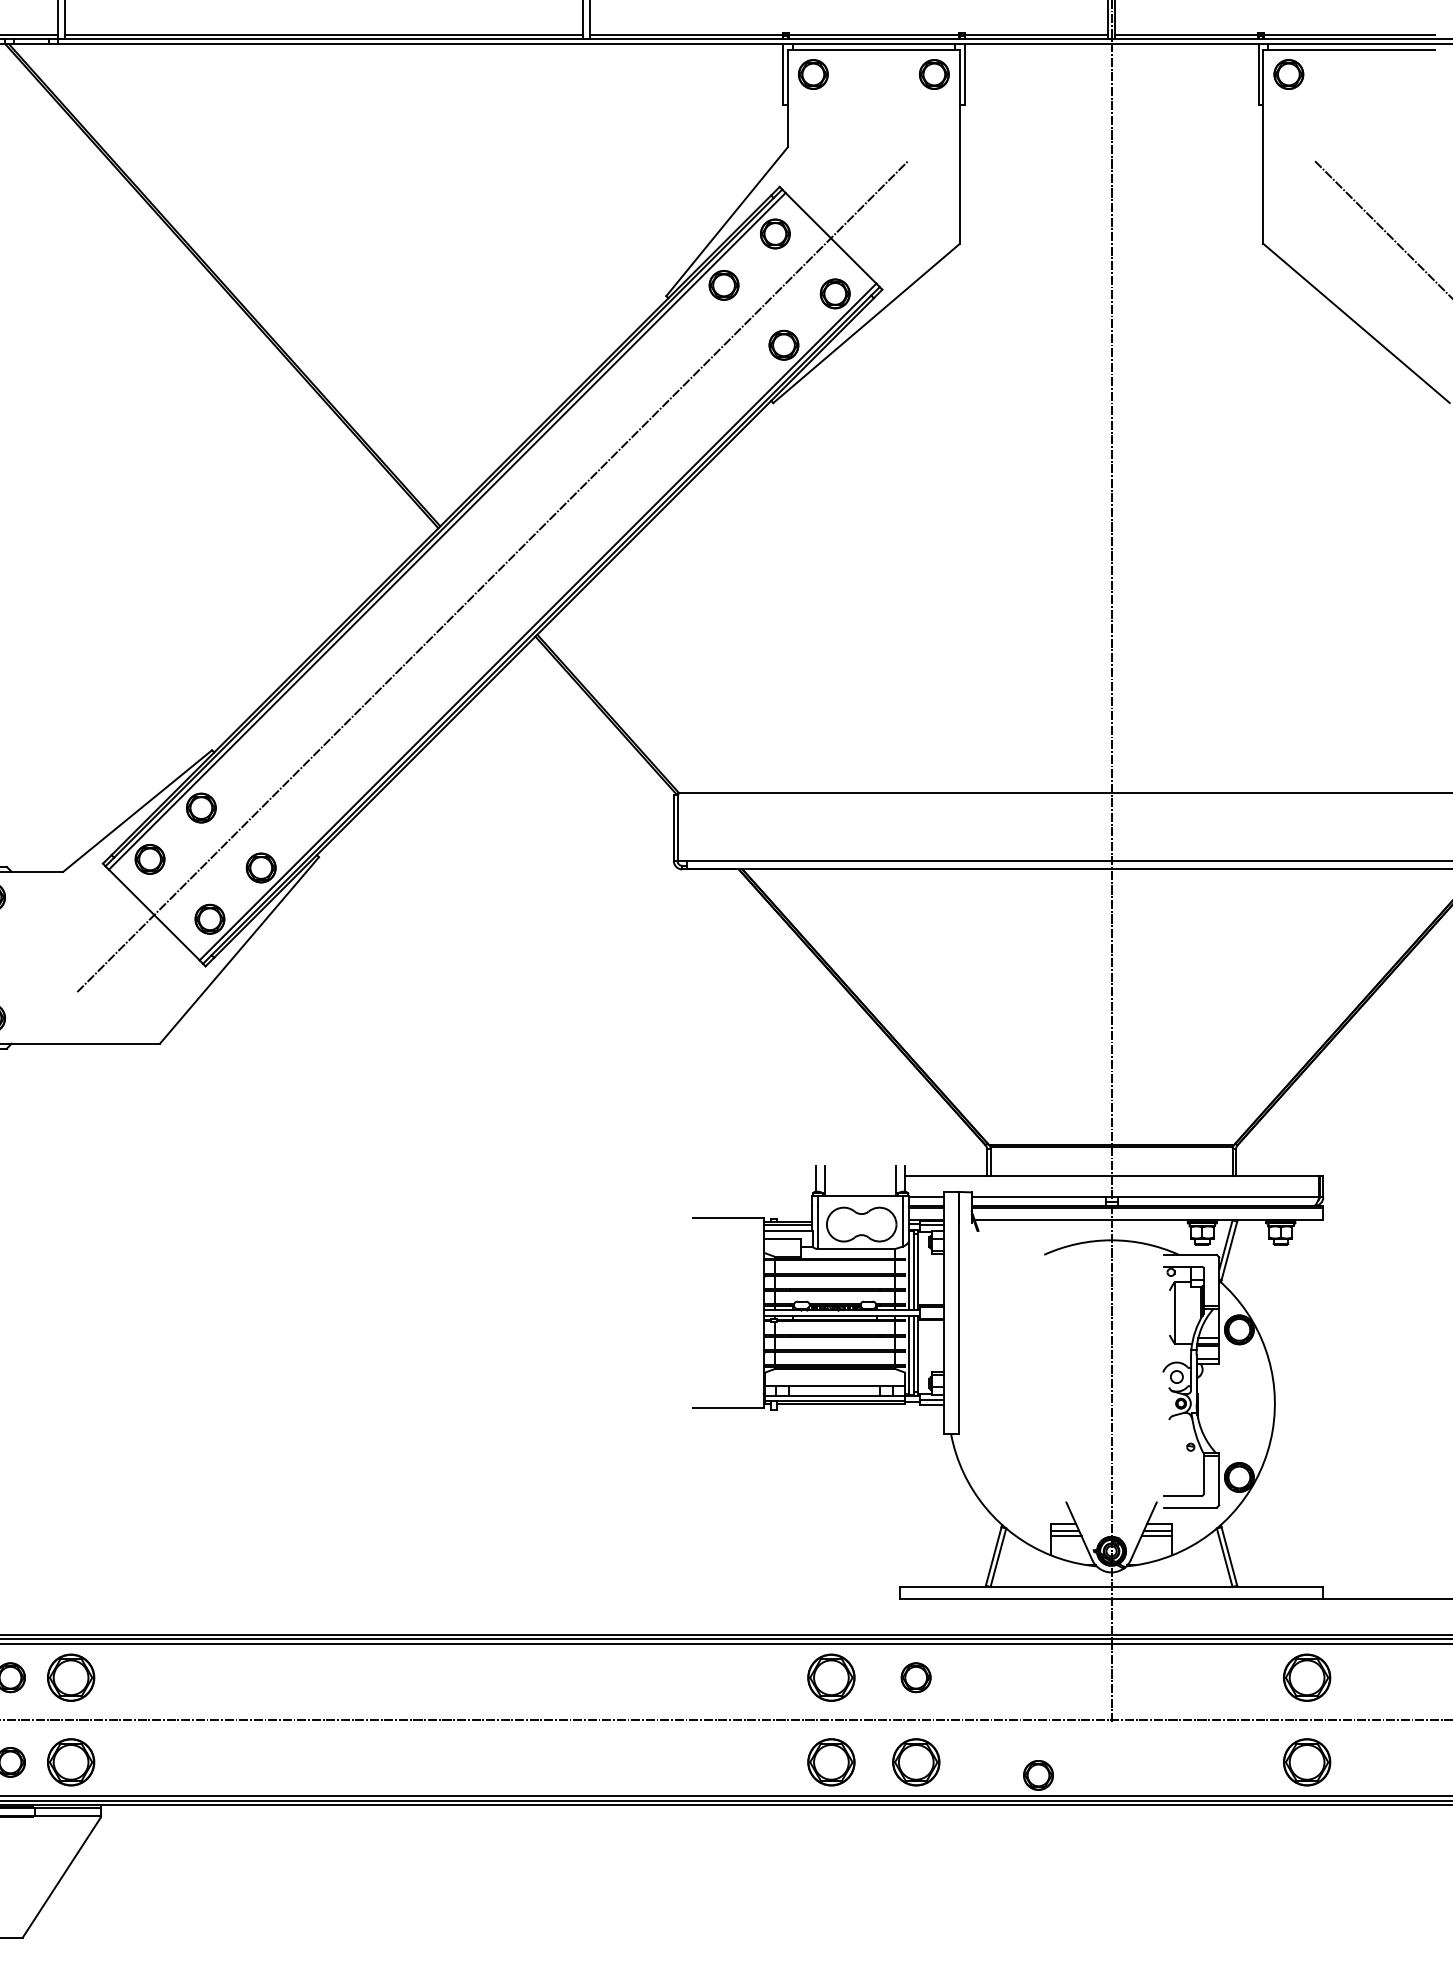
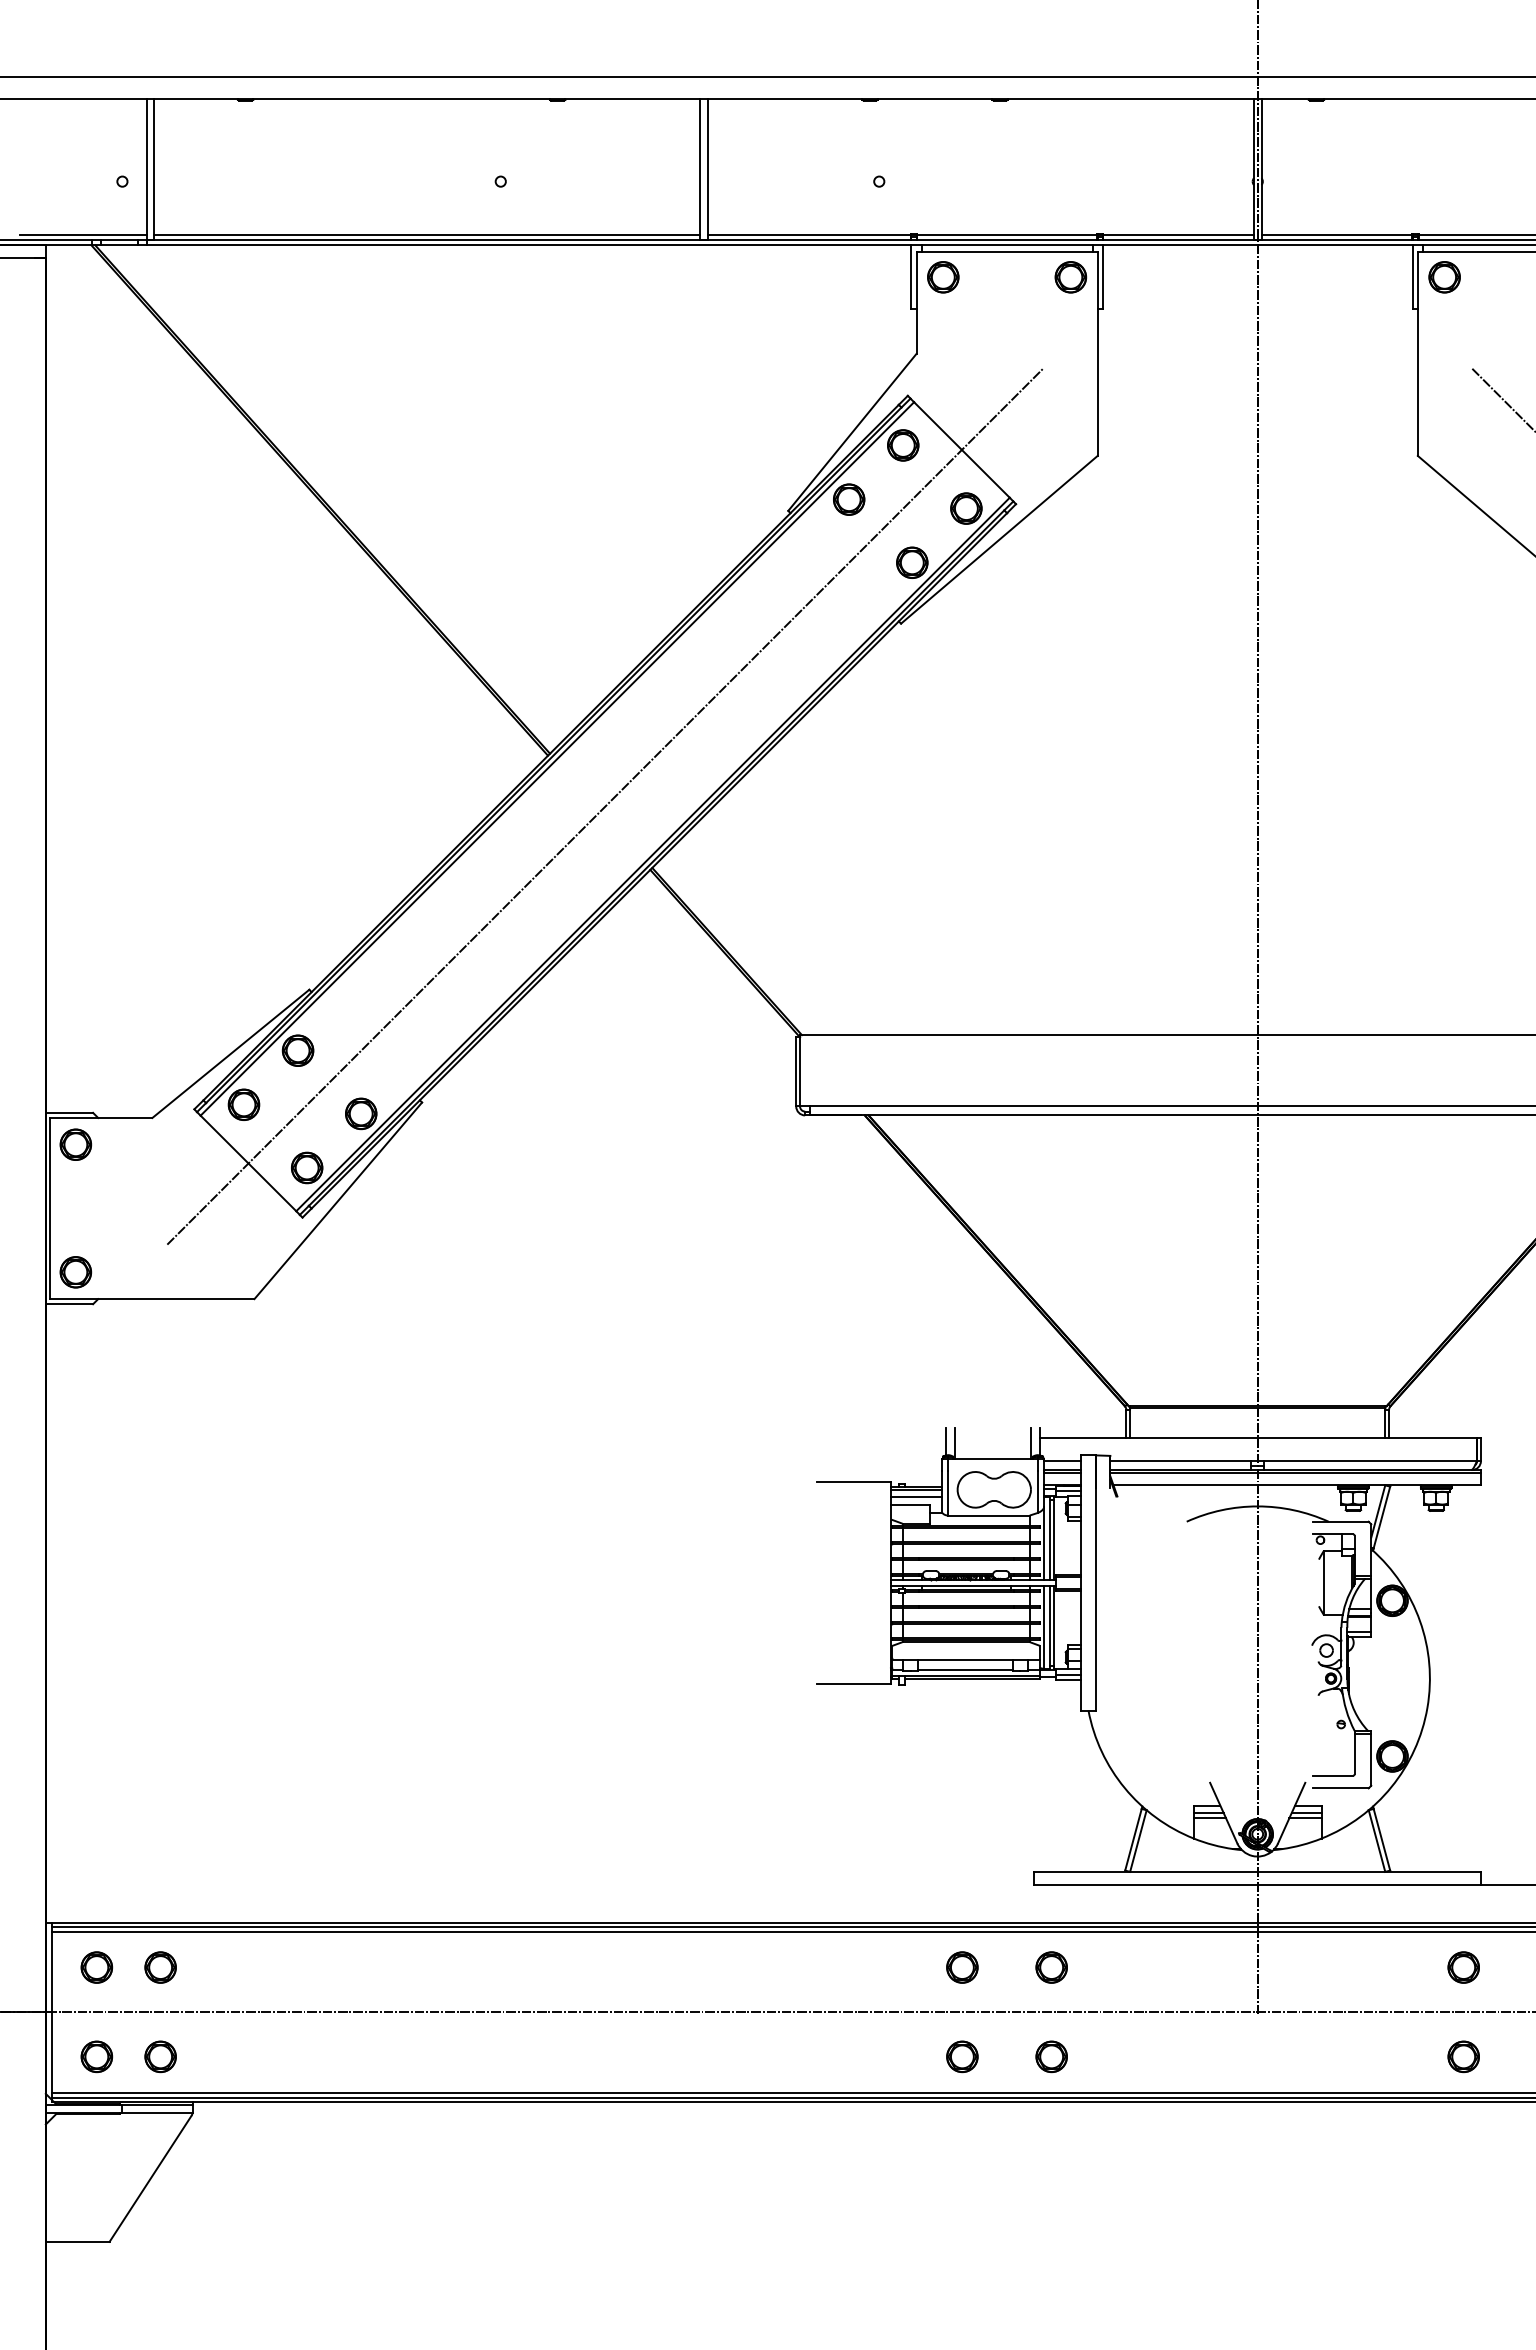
part: (70, 1677) -> (160, 1967), size x0.62
part: (831, 1677) -> (962, 1967), size x0.62
part: (1306, 1677) -> (1463, 1967), size x0.62
part: (70, 1762) -> (160, 2056), size x0.62
part: (831, 1762) -> (962, 2056), size x0.62
part: (915, 1762) -> (1051, 2056), size x0.62
part: (1306, 1762) -> (1463, 2056), size x0.62
part: (1038, 1775) -> (1180, 2070), removed

